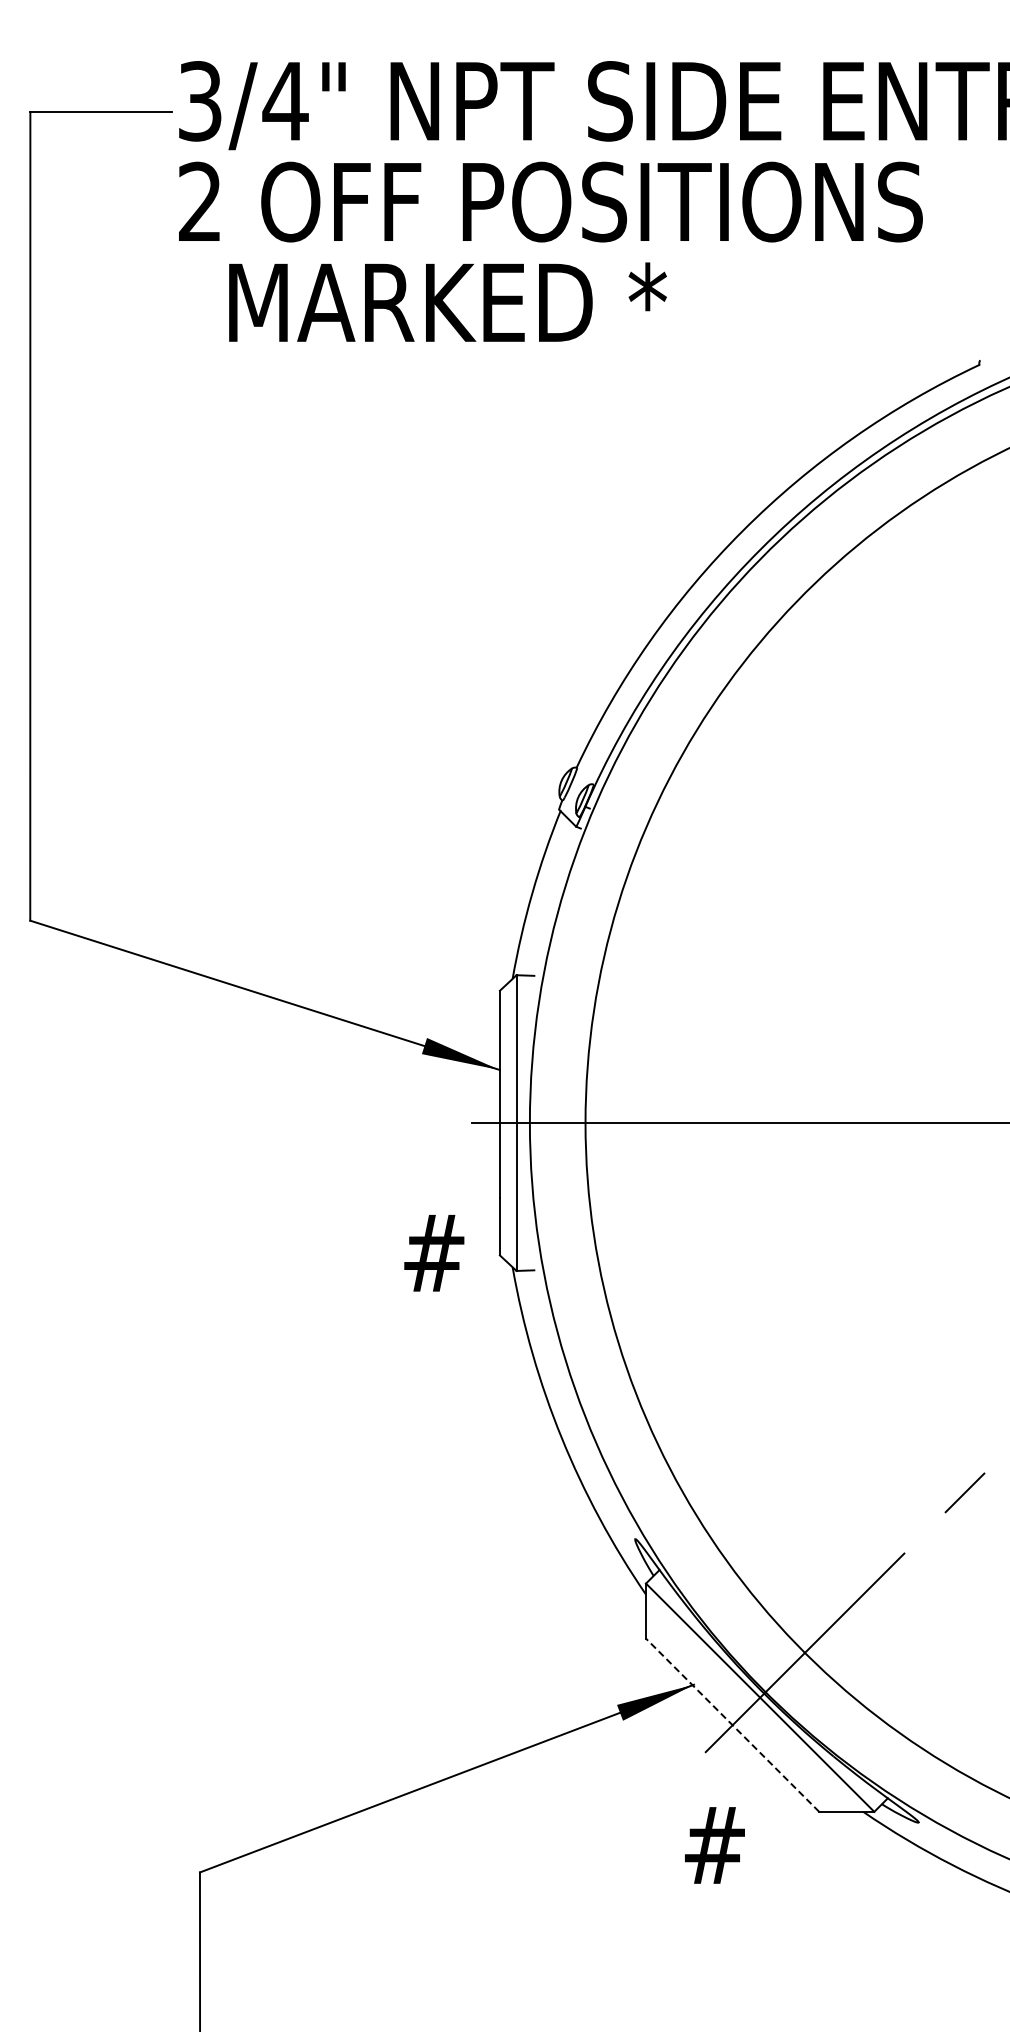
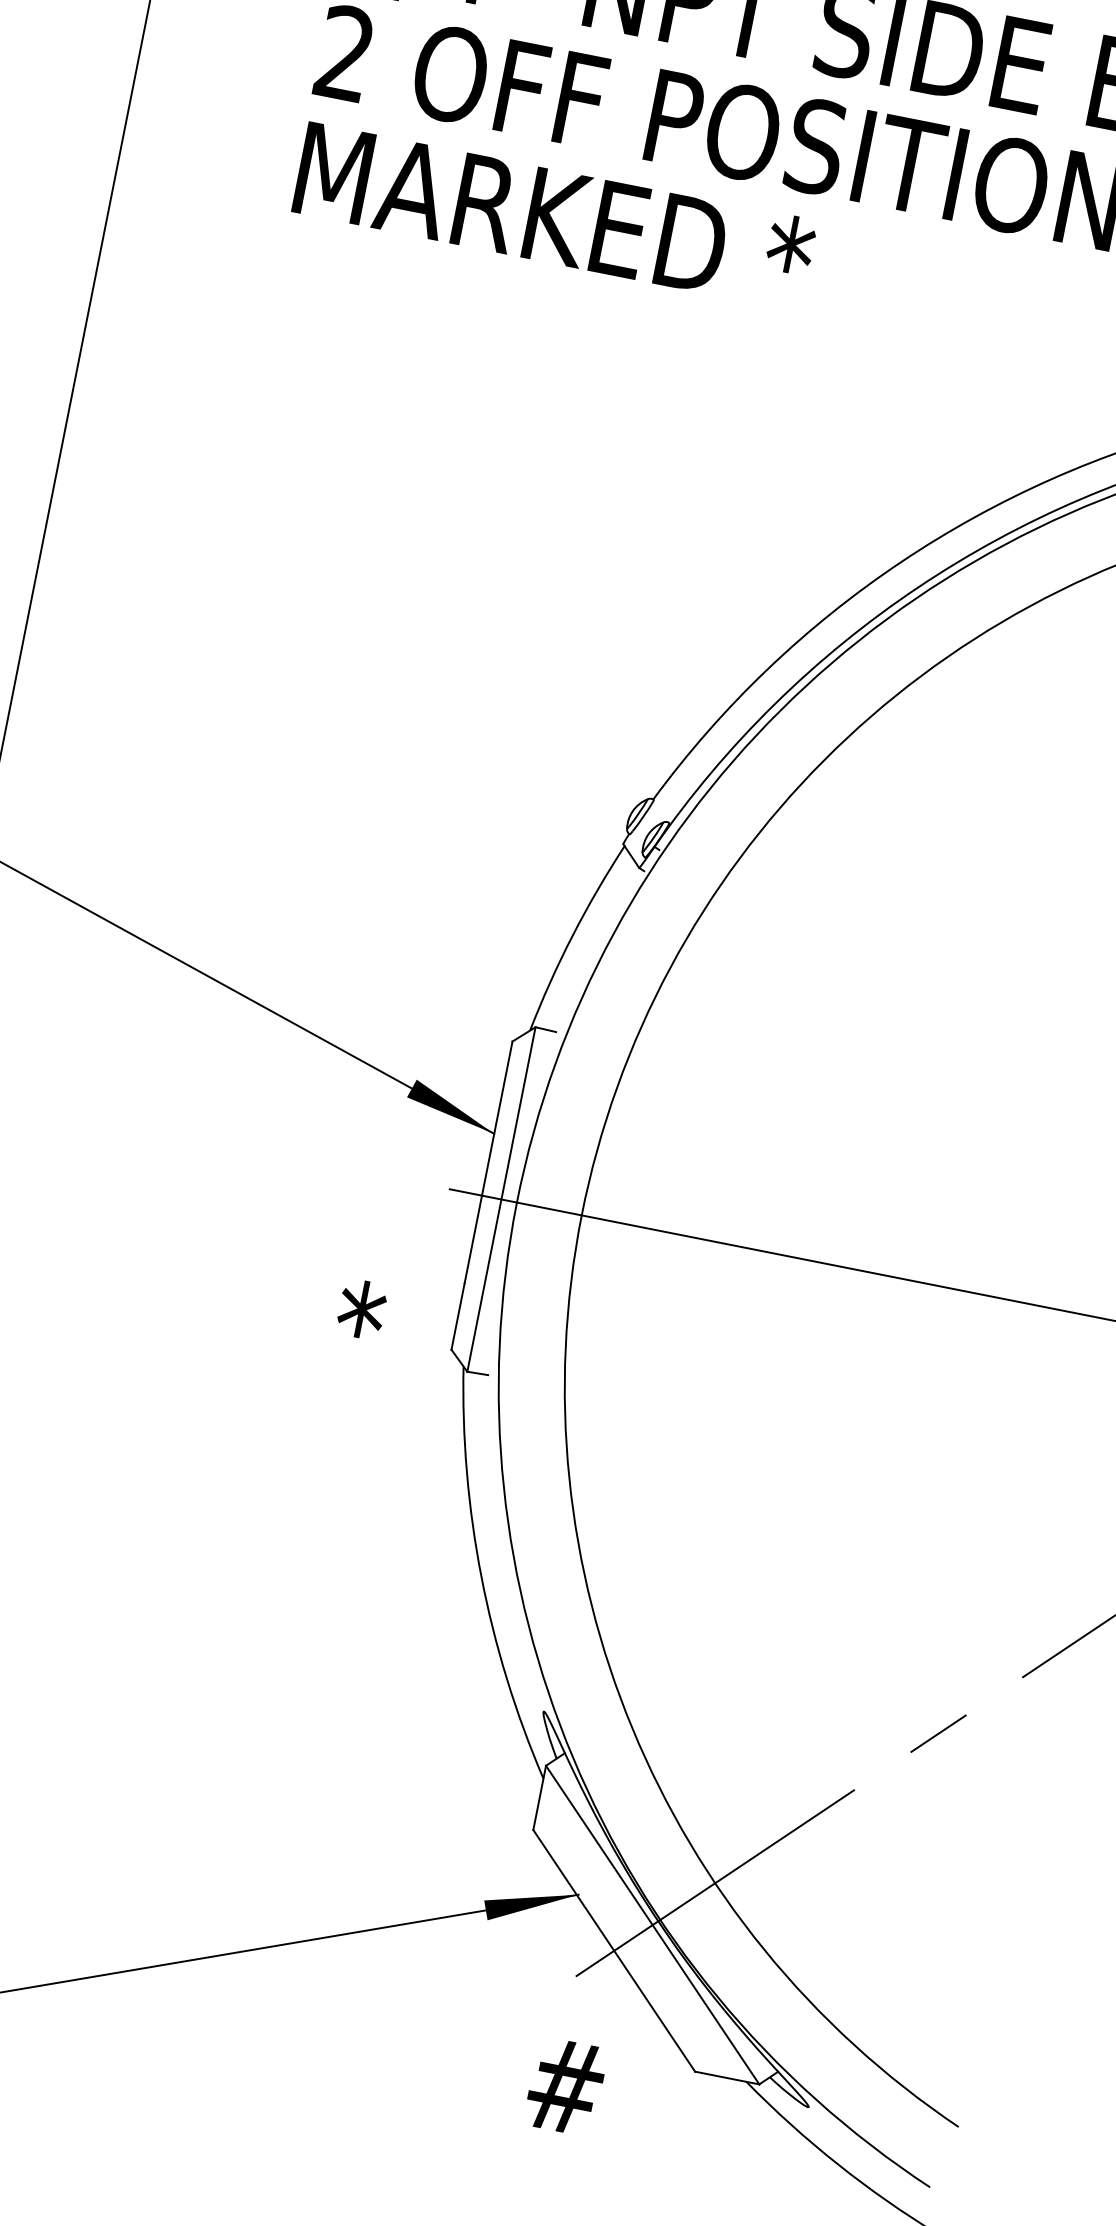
text: (447, 301) -> (554, 215), moved
text: (432, 1251) -> (373, 1329), # -> *
line: (732, 1724) -> (614, 1949), dashed -> solid

